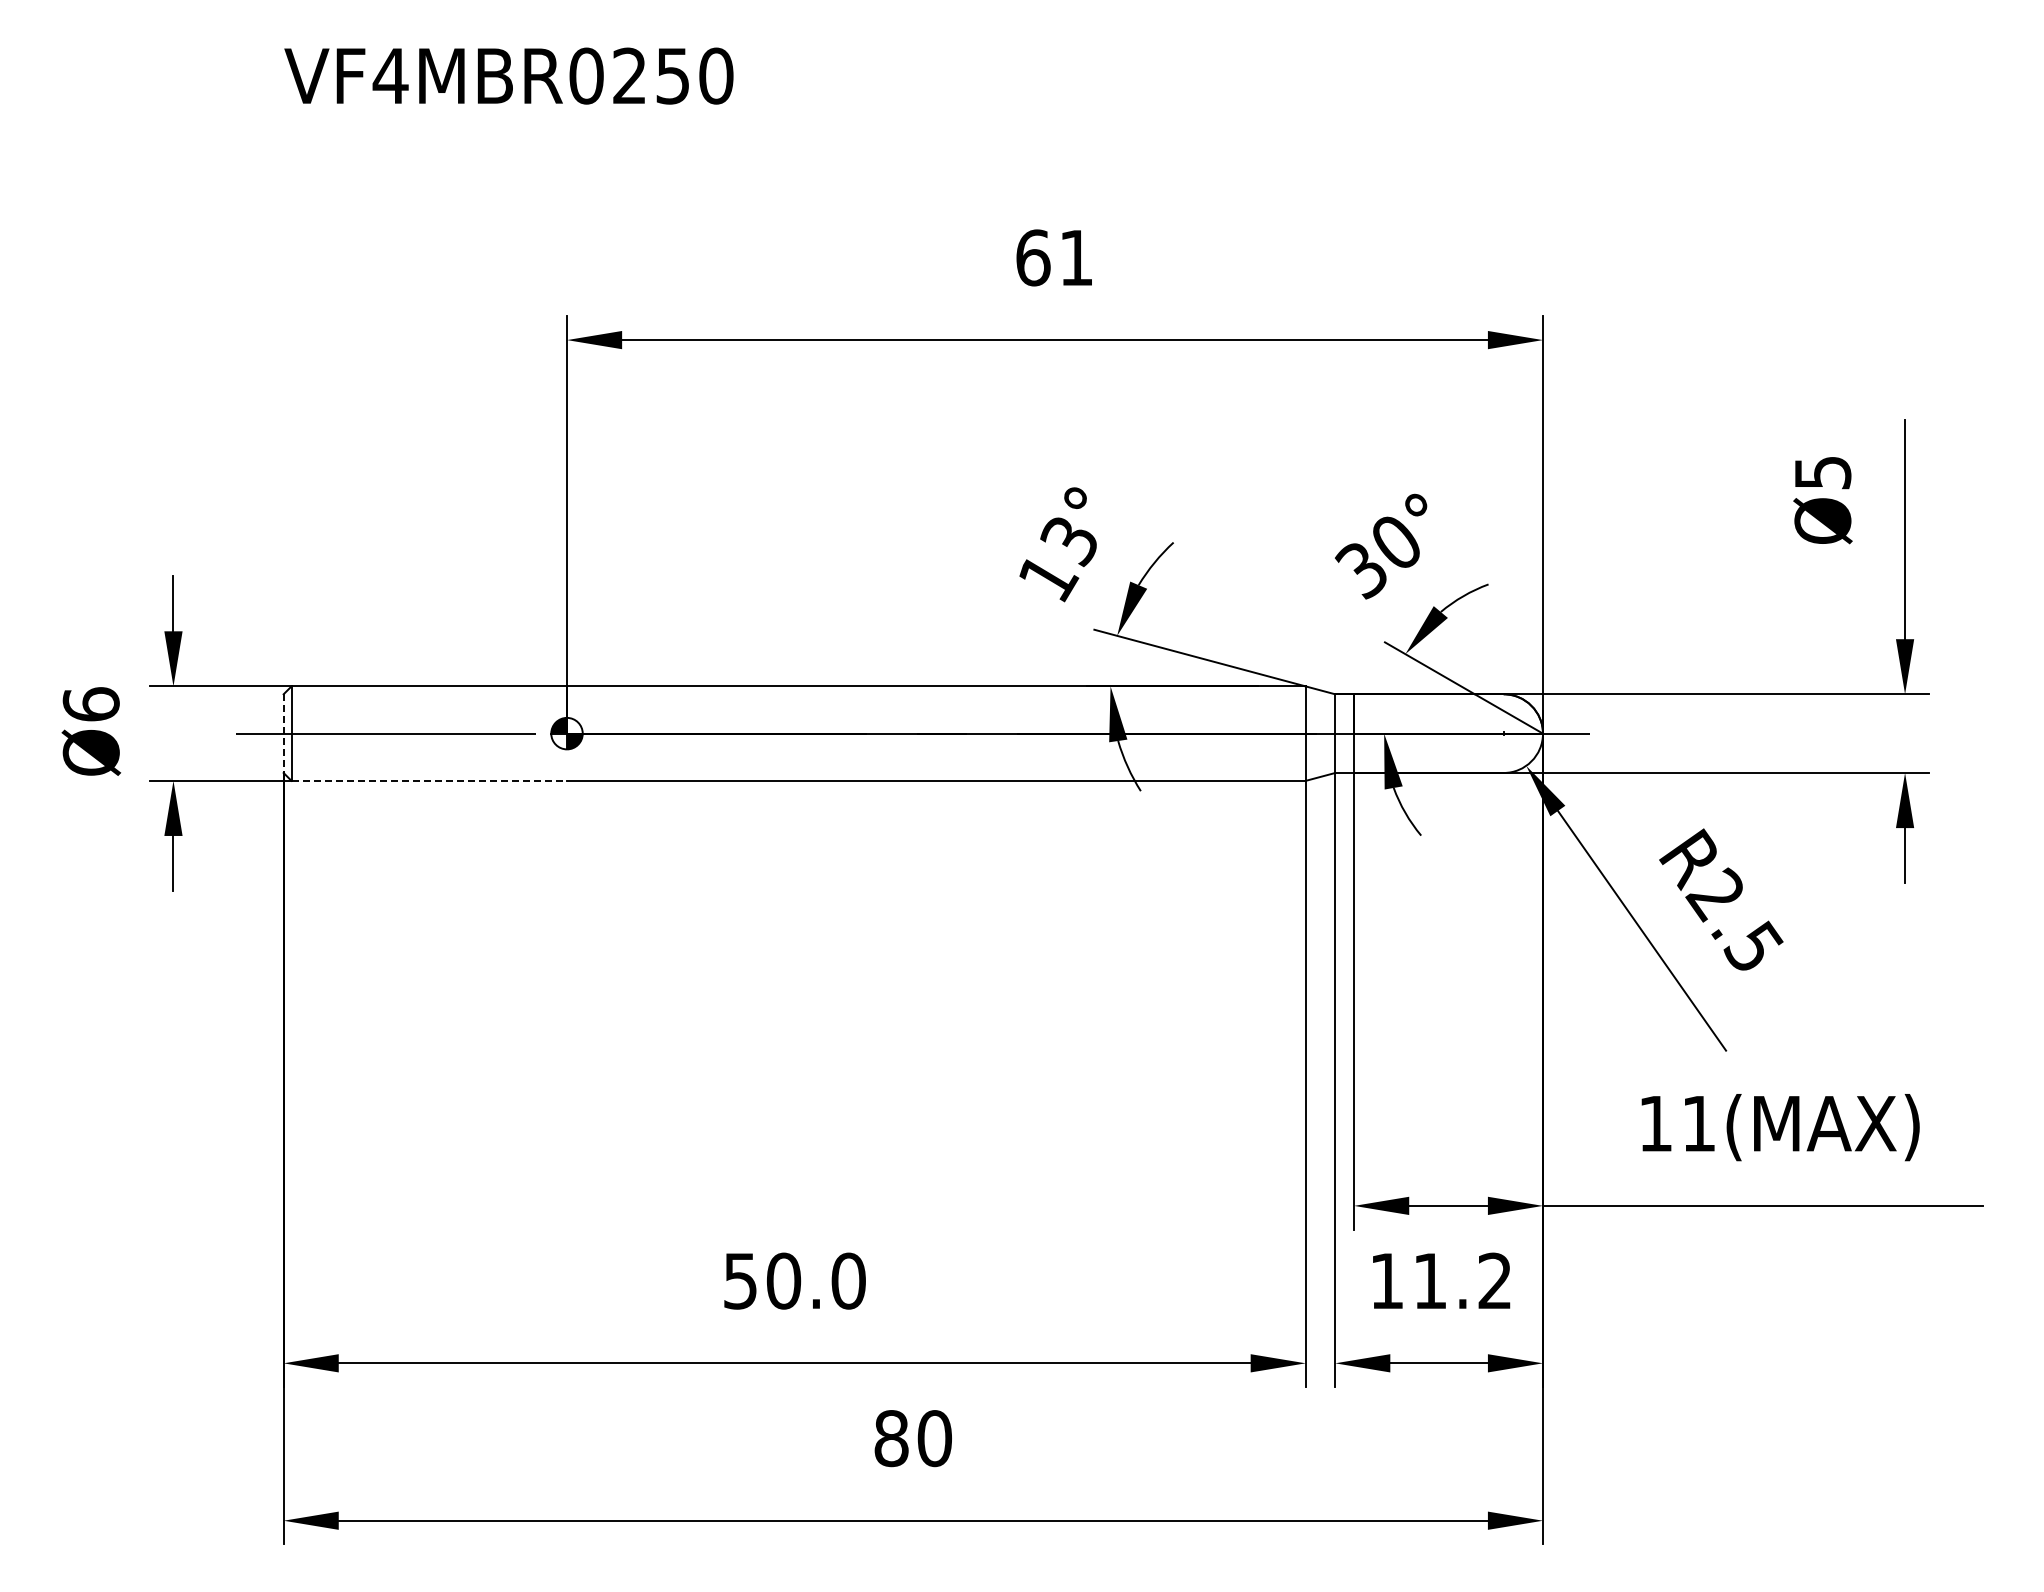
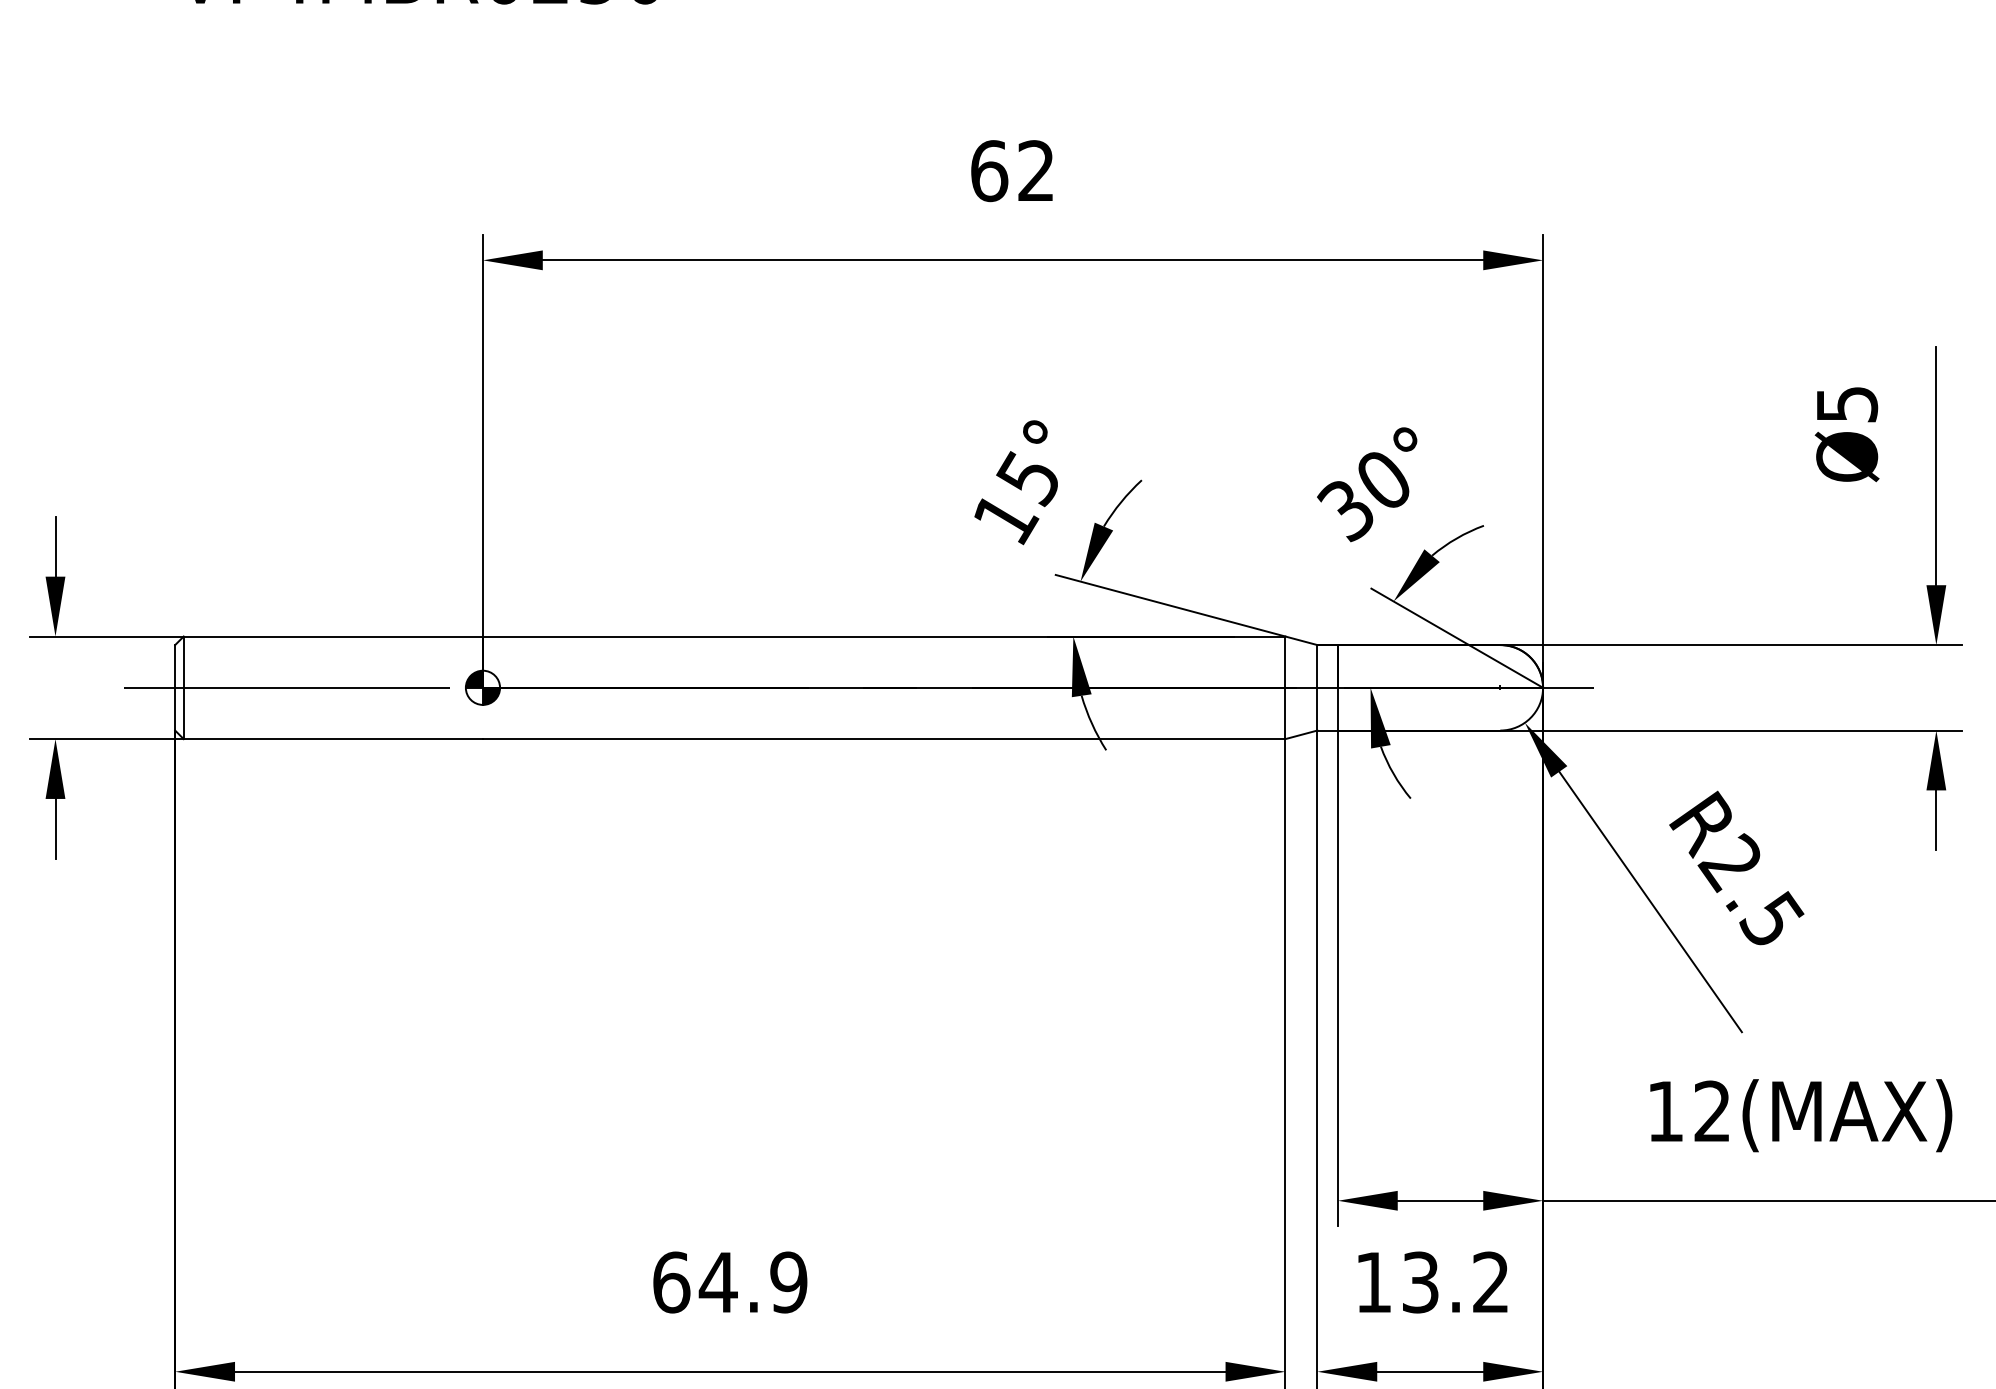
text: (1075, 257) -> (1035, 170), 61 -> 62
text: (1067, 541) -> (1026, 479), 13° -> 15°
line: (283, 734) -> (175, 688), dashed -> solid
line: (429, 780) -> (333, 738), dashed -> solid
text: (1698, 1123) -> (1711, 1111), 11(MAX) -> 12(MAX)
text: (794, 1280) -> (730, 1281), 50.0 -> 64.9
text: (1430, 1280) -> (1420, 1281), 11.2 -> 13.2

